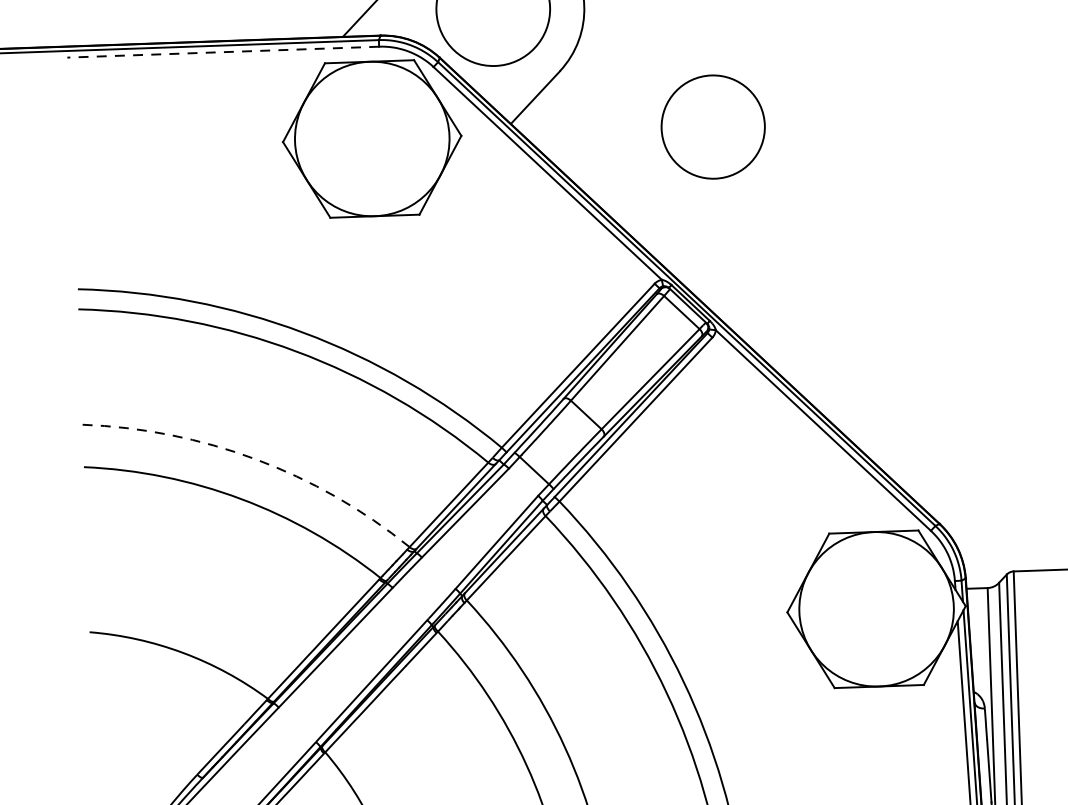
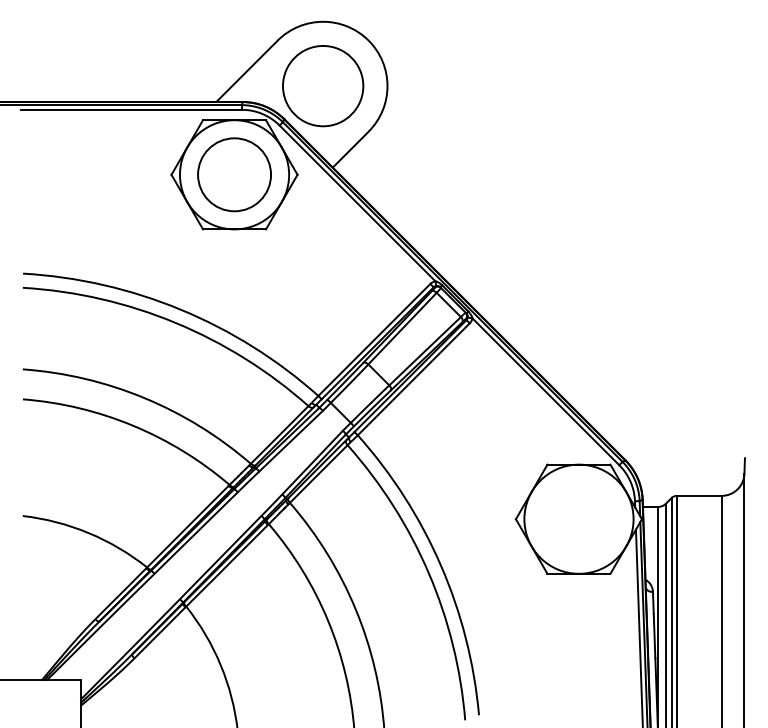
line: (221, 51) -> (130, 109), dashed -> solid
circle: (713, 126) -> (234, 174), moved
arc: (255, 459) -> (144, 398), dashed -> solid

